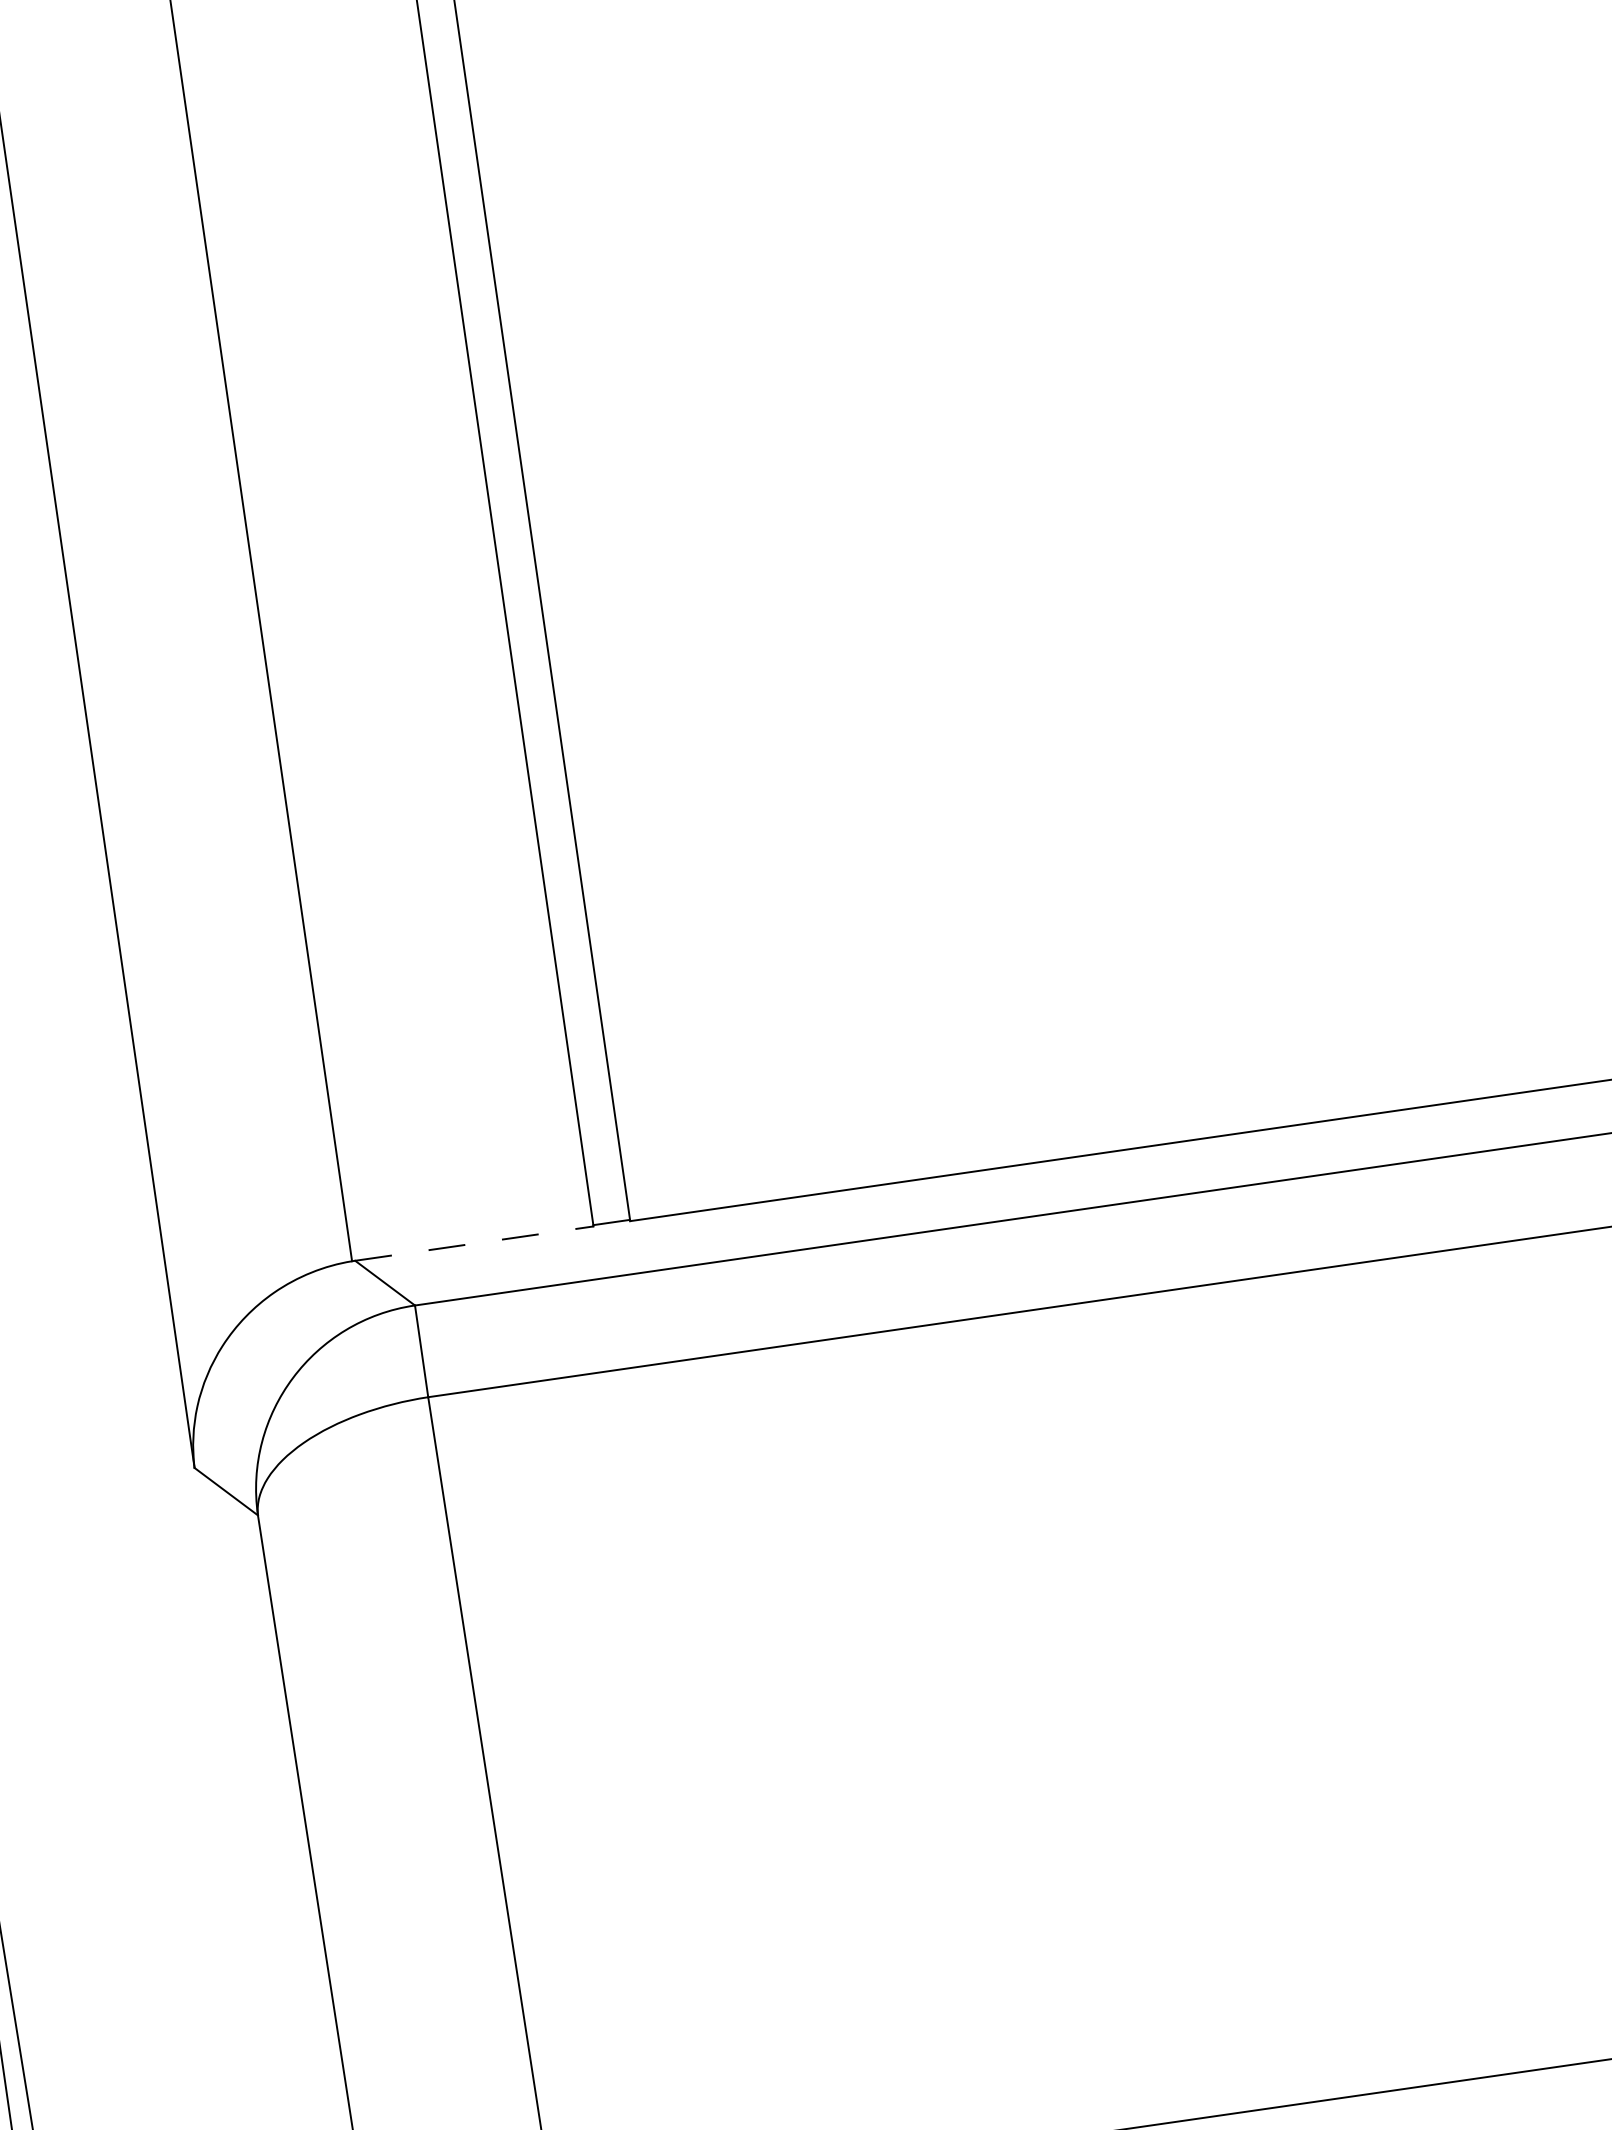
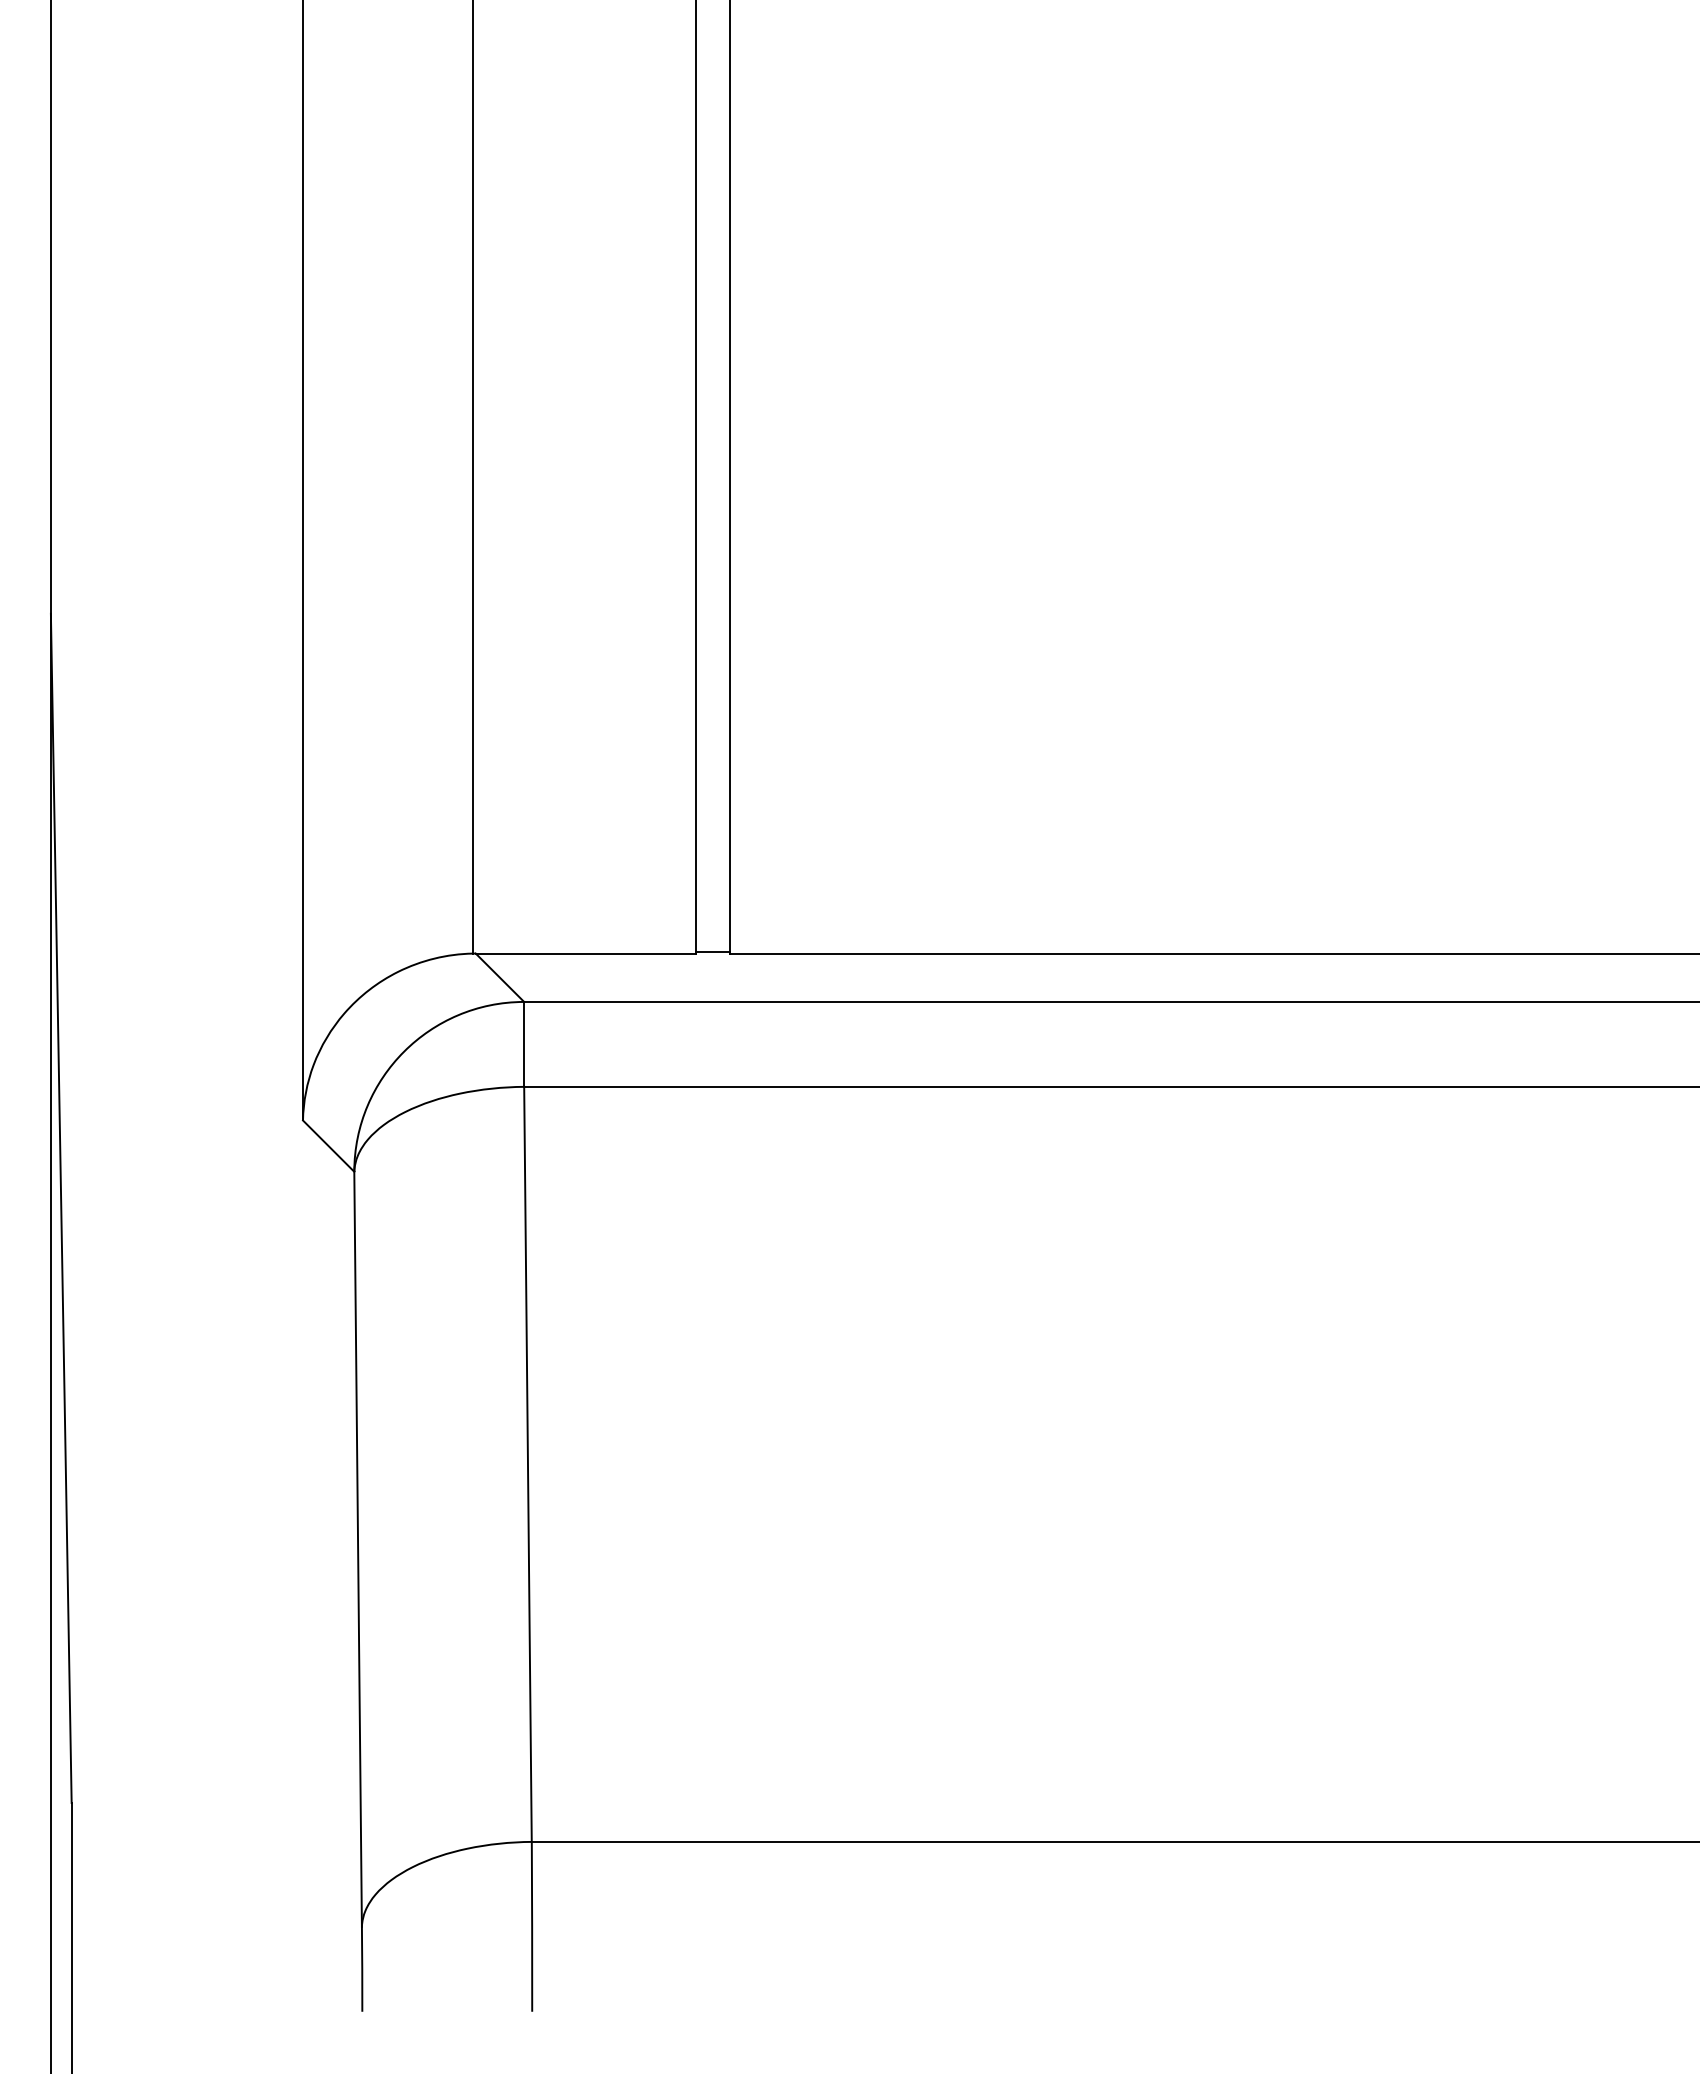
line: (474, 1243) -> (586, 953), dashed -> solid

